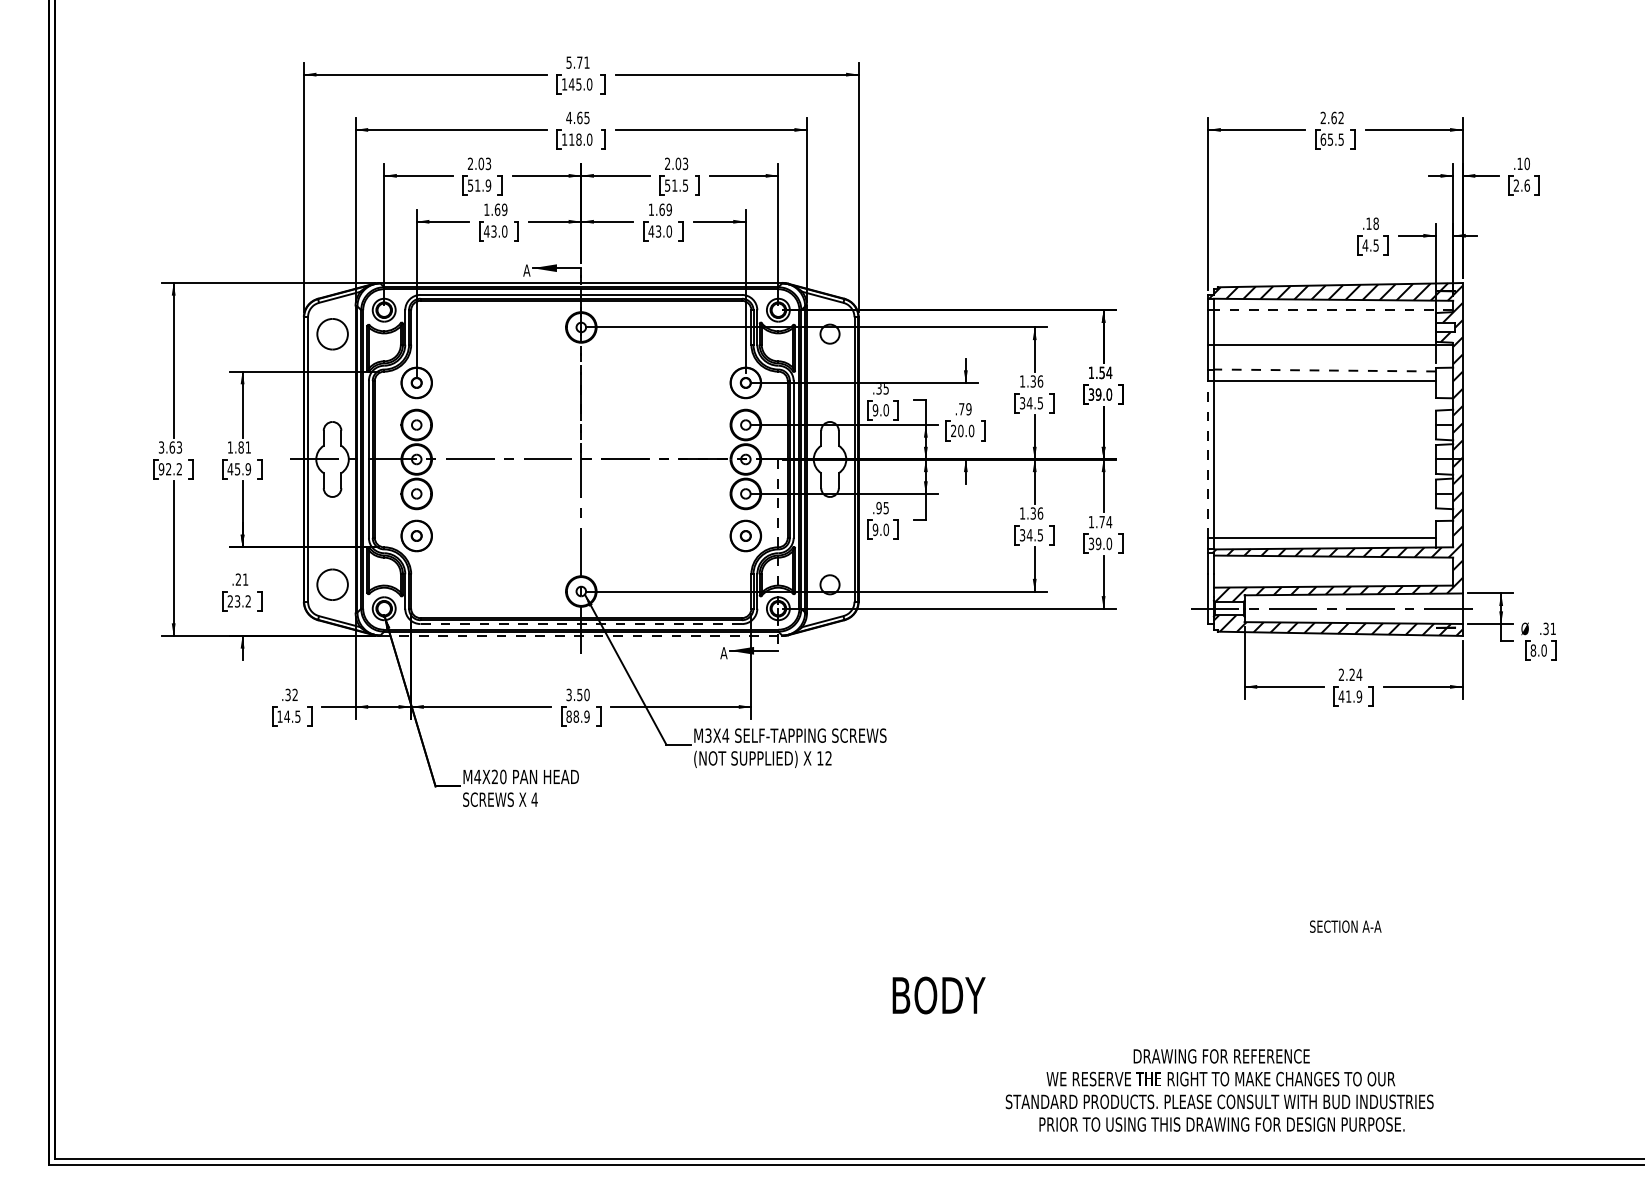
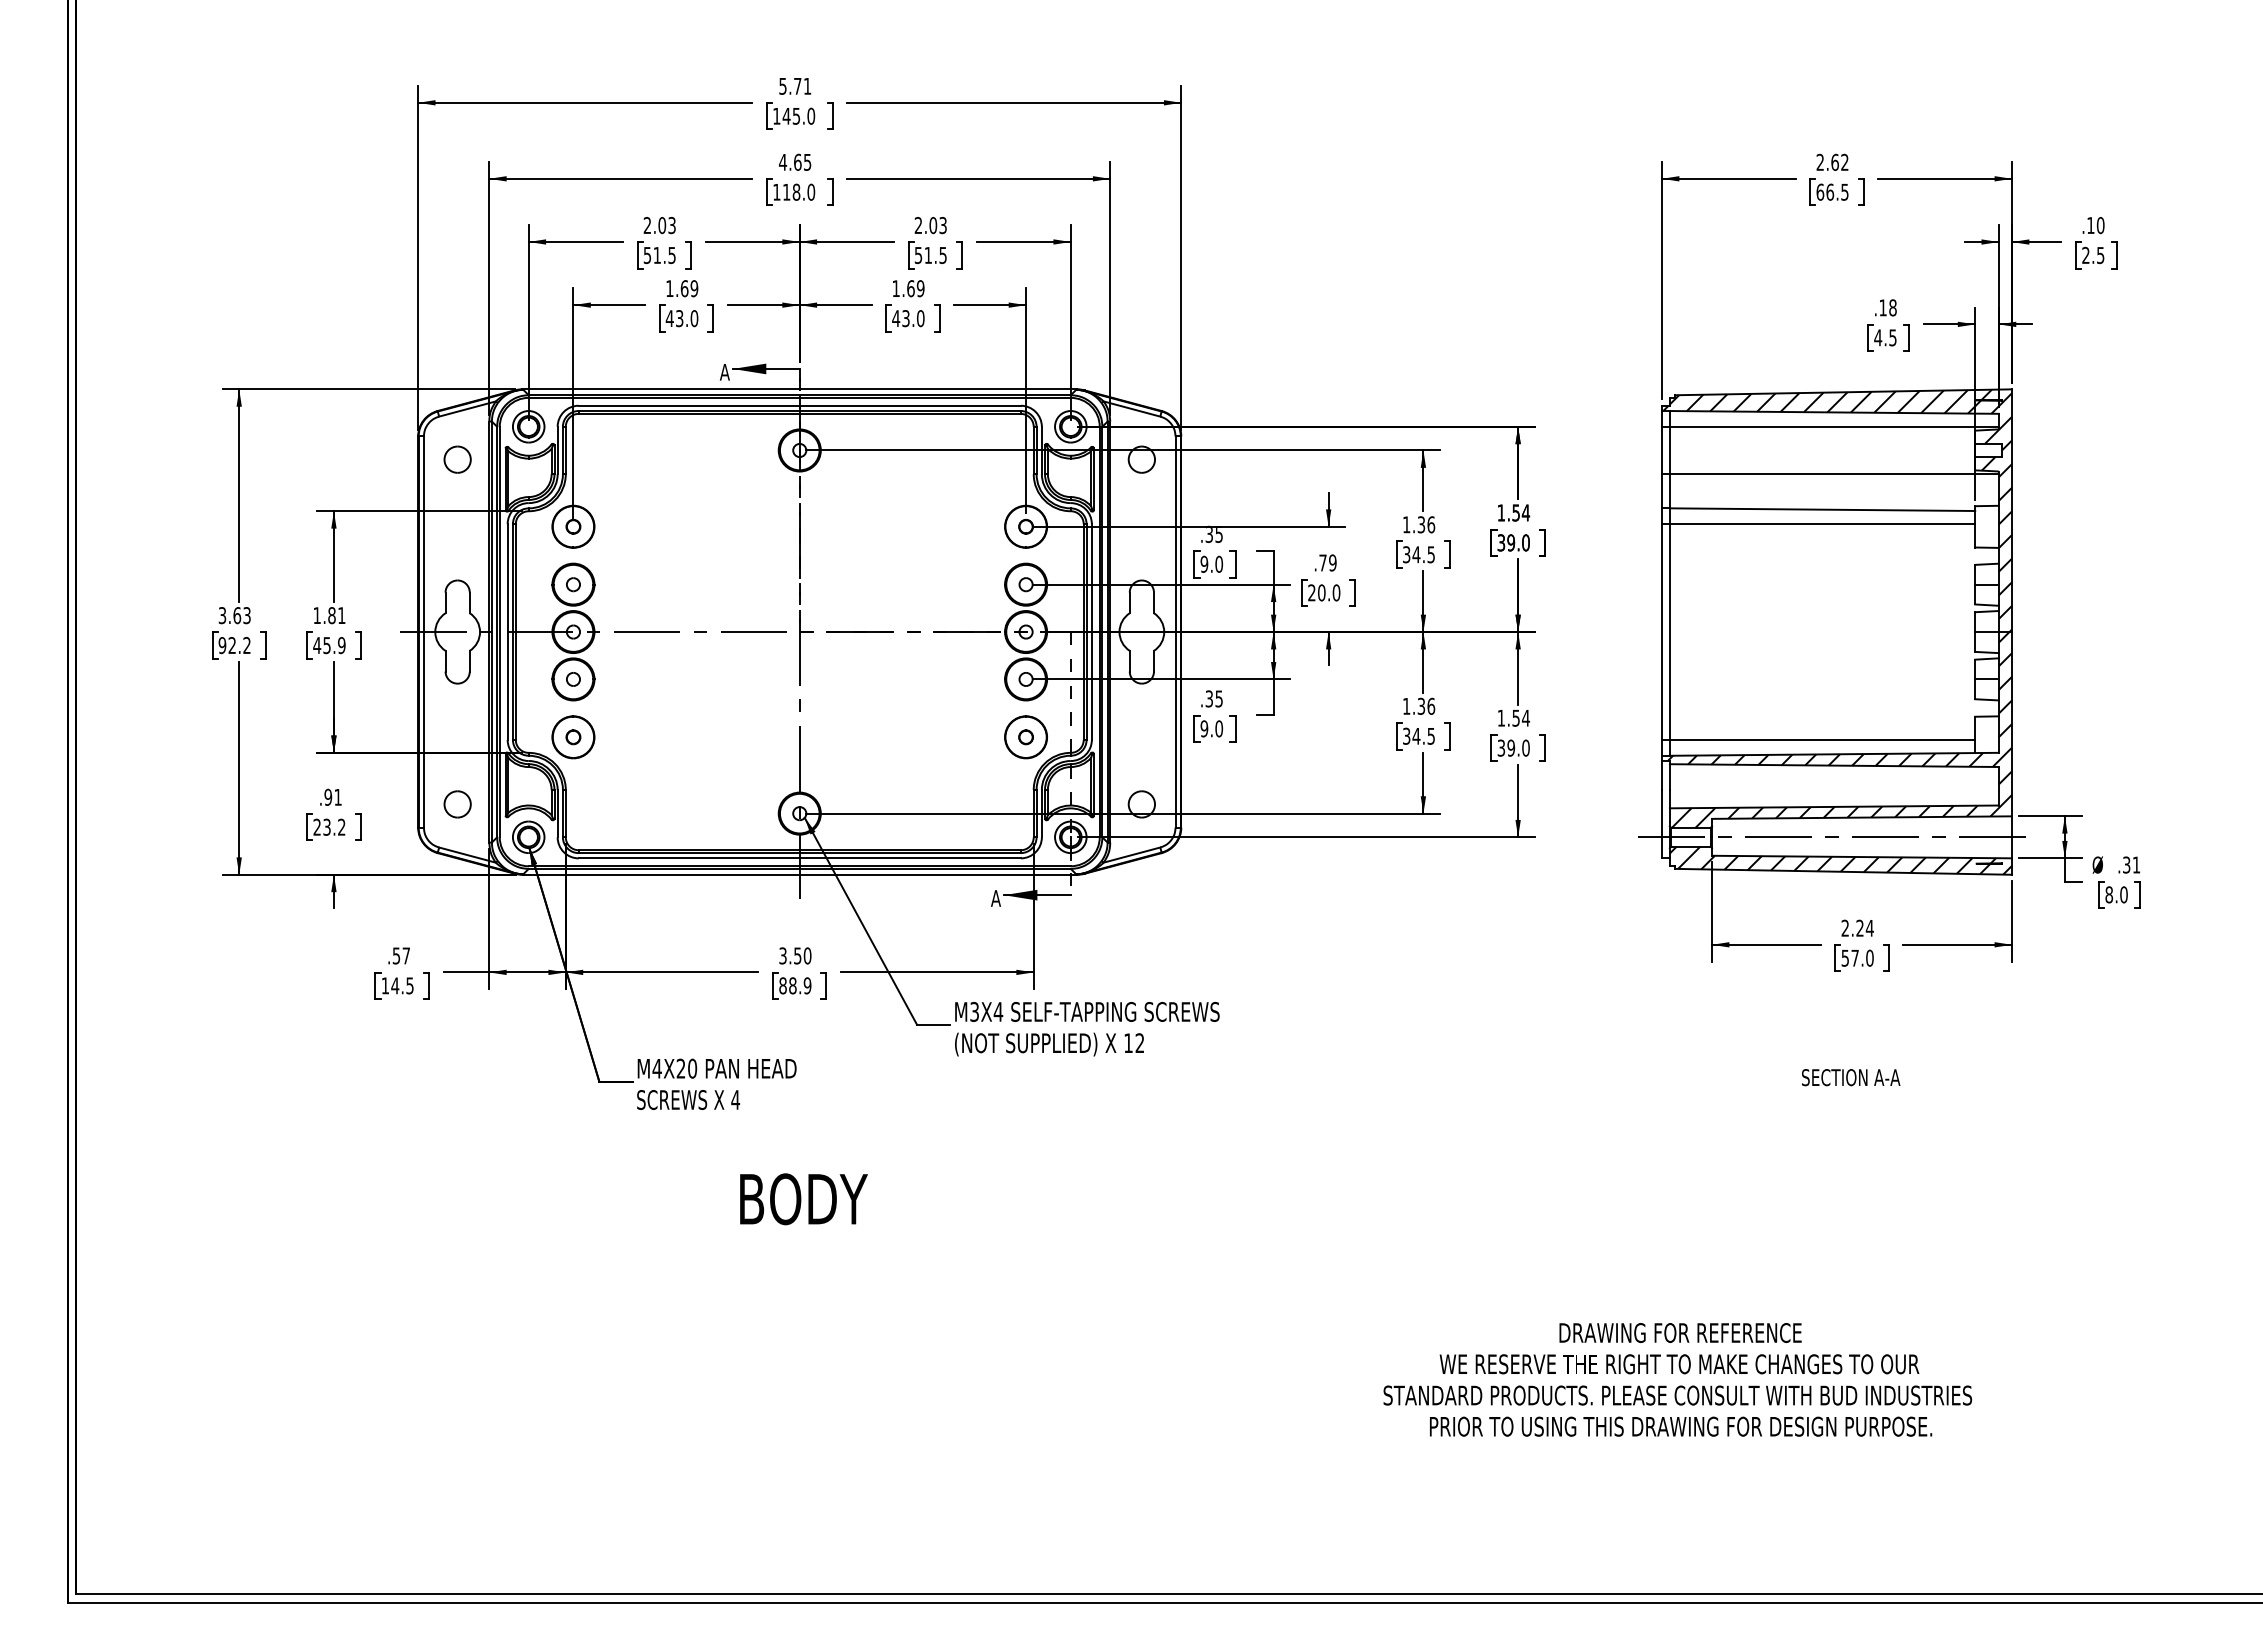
text: (1330, 139) -> (1830, 191), 65.5 -> 66.5
text: (488, 184) -> (671, 254), 51.9 -> 51.5
text: (1527, 185) -> (2100, 255), 2.6 -> 2.5
line: (1332, 310) -> (1833, 426), dashed -> solid
part: (332, 334) -> (457, 459), size x0.62
line: (1324, 370) -> (1822, 509), dashed -> solid
line: (1207, 459) -> (1661, 632), dashed -> solid
text: (879, 507) -> (1209, 698), .95 -> .35
text: (1101, 522) -> (1515, 718), 1.74 -> 1.54
text: (238, 579) -> (328, 797), .21 -> .91
part: (332, 584) -> (457, 804), size x0.62
line: (581, 624) -> (799, 858), dashed -> solid
line: (581, 635) -> (800, 874), dashed -> solid
text: (291, 694) -> (401, 955), .32 -> .57
text: (1350, 696) -> (1857, 957), 41.9 -> 57.0
text: (1346, 926) -> (1851, 1077), moved
text: (938, 995) -> (803, 1199), moved
text: (1219, 1090) -> (1677, 1379), moved

